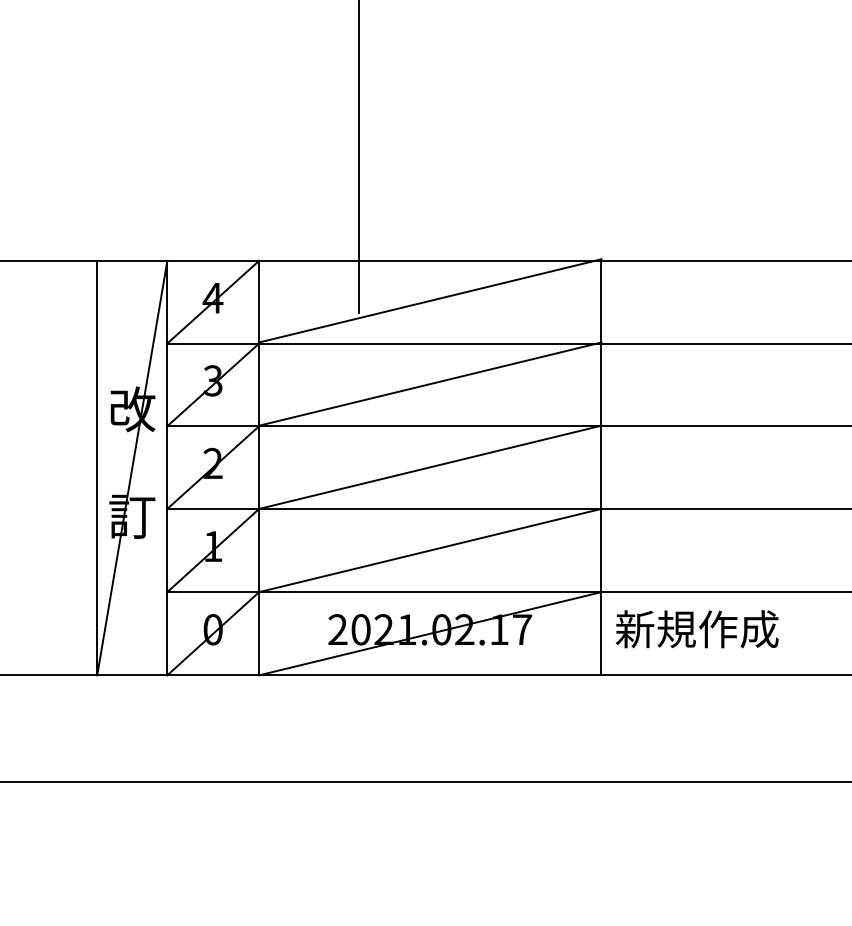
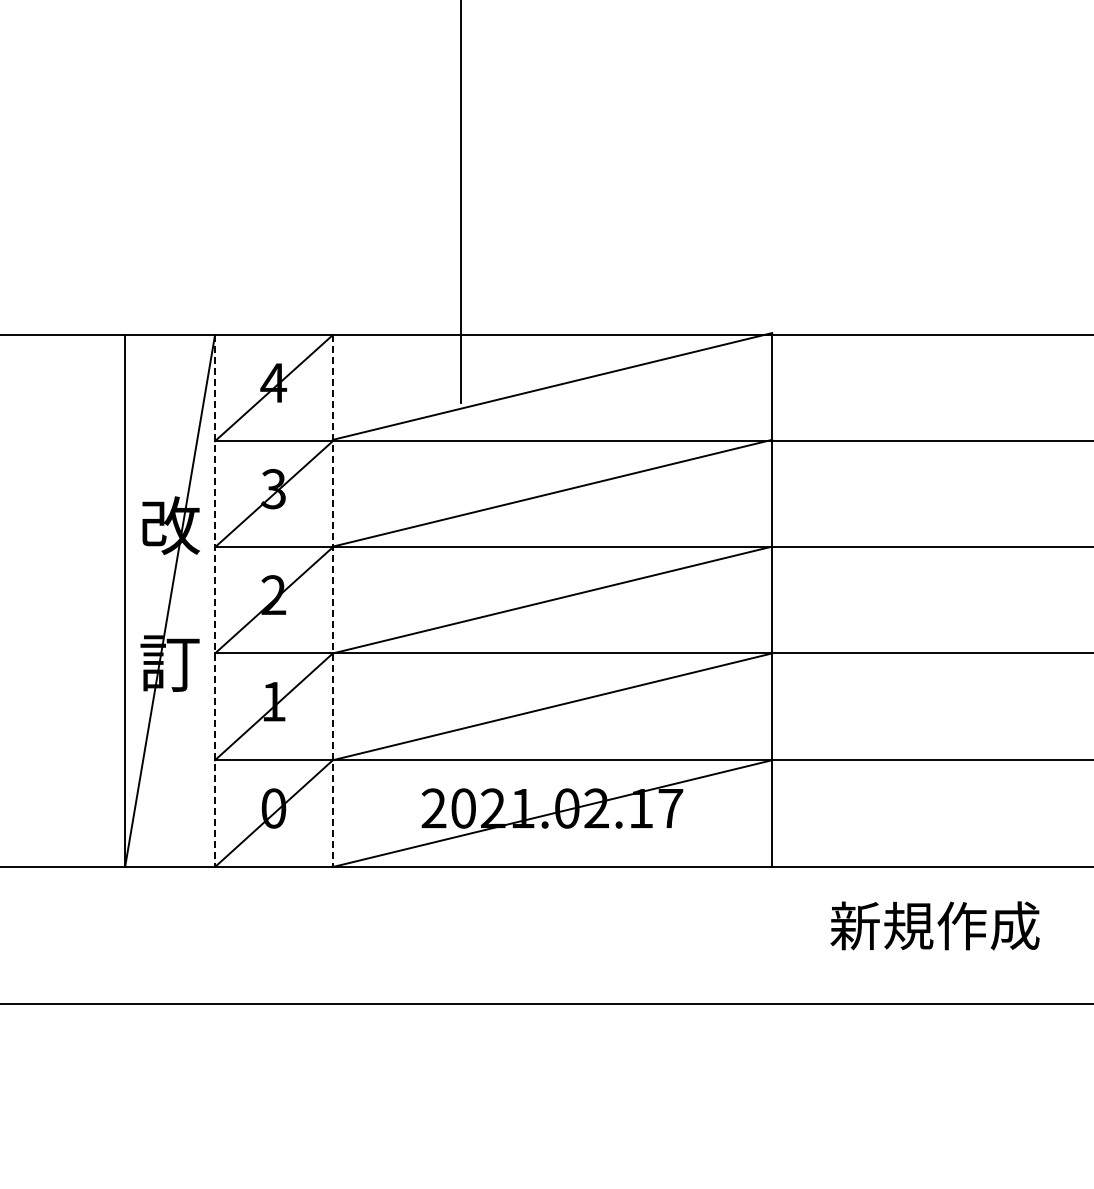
line: (167, 468) -> (215, 601), solid -> dashed
line: (258, 468) -> (332, 601), solid -> dashed
text: (696, 628) -> (934, 925), moved

